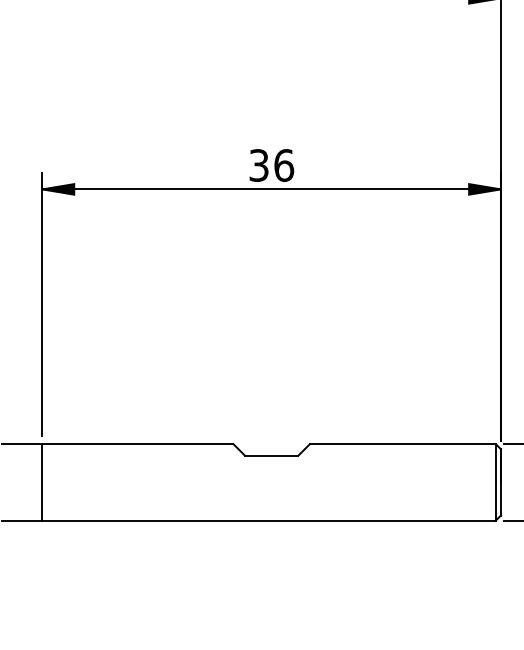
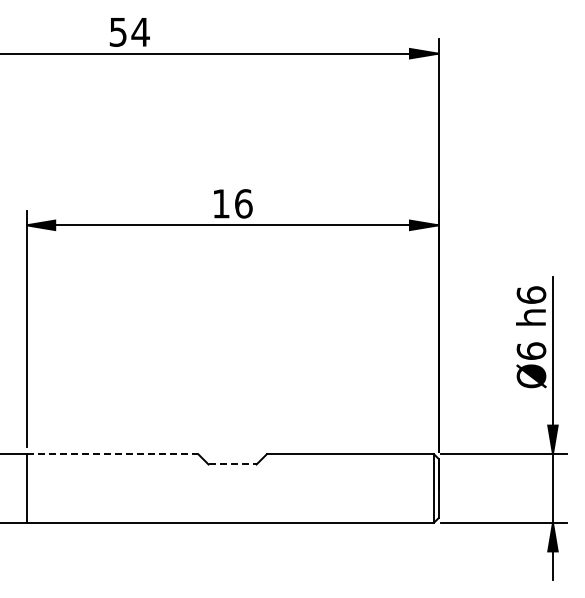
text: (258, 165) -> (220, 203), 36 -> 16
line: (138, 444) -> (112, 454), solid -> dashed
line: (272, 455) -> (233, 464), solid -> dashed

